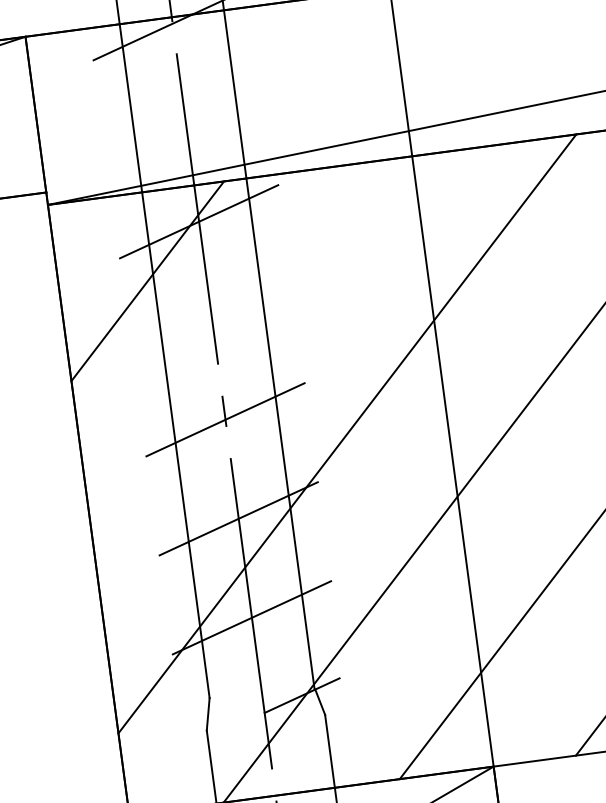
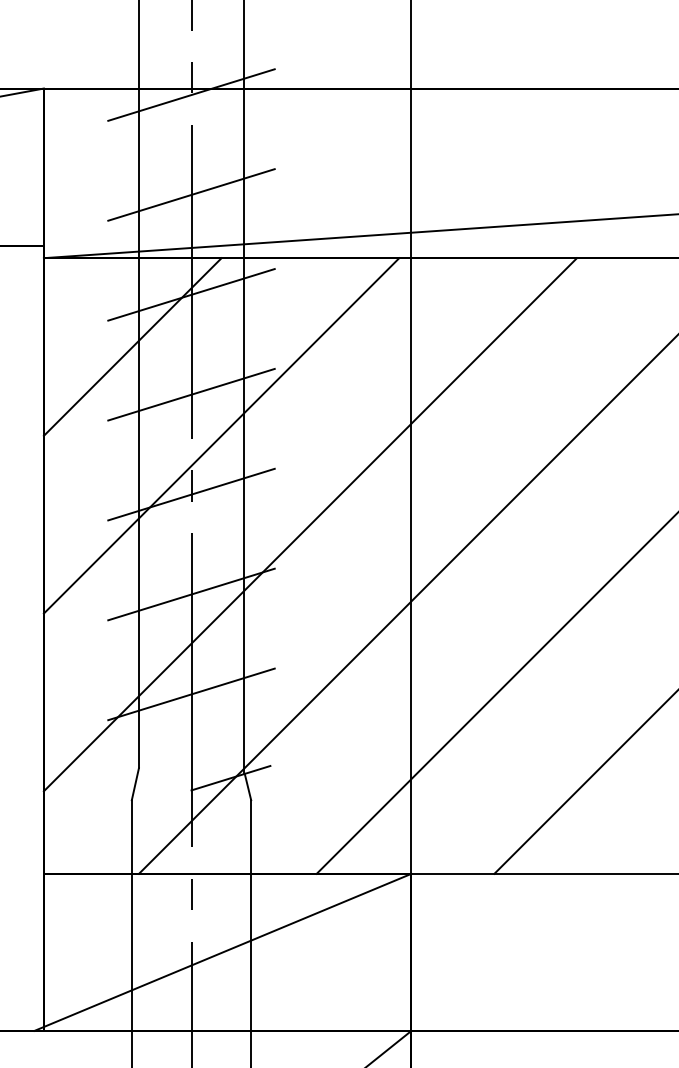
line: (185, 122) -> (191, 194), added
line: (212, 320) -> (191, 394), added
line: (247, 357) -> (221, 435), added

